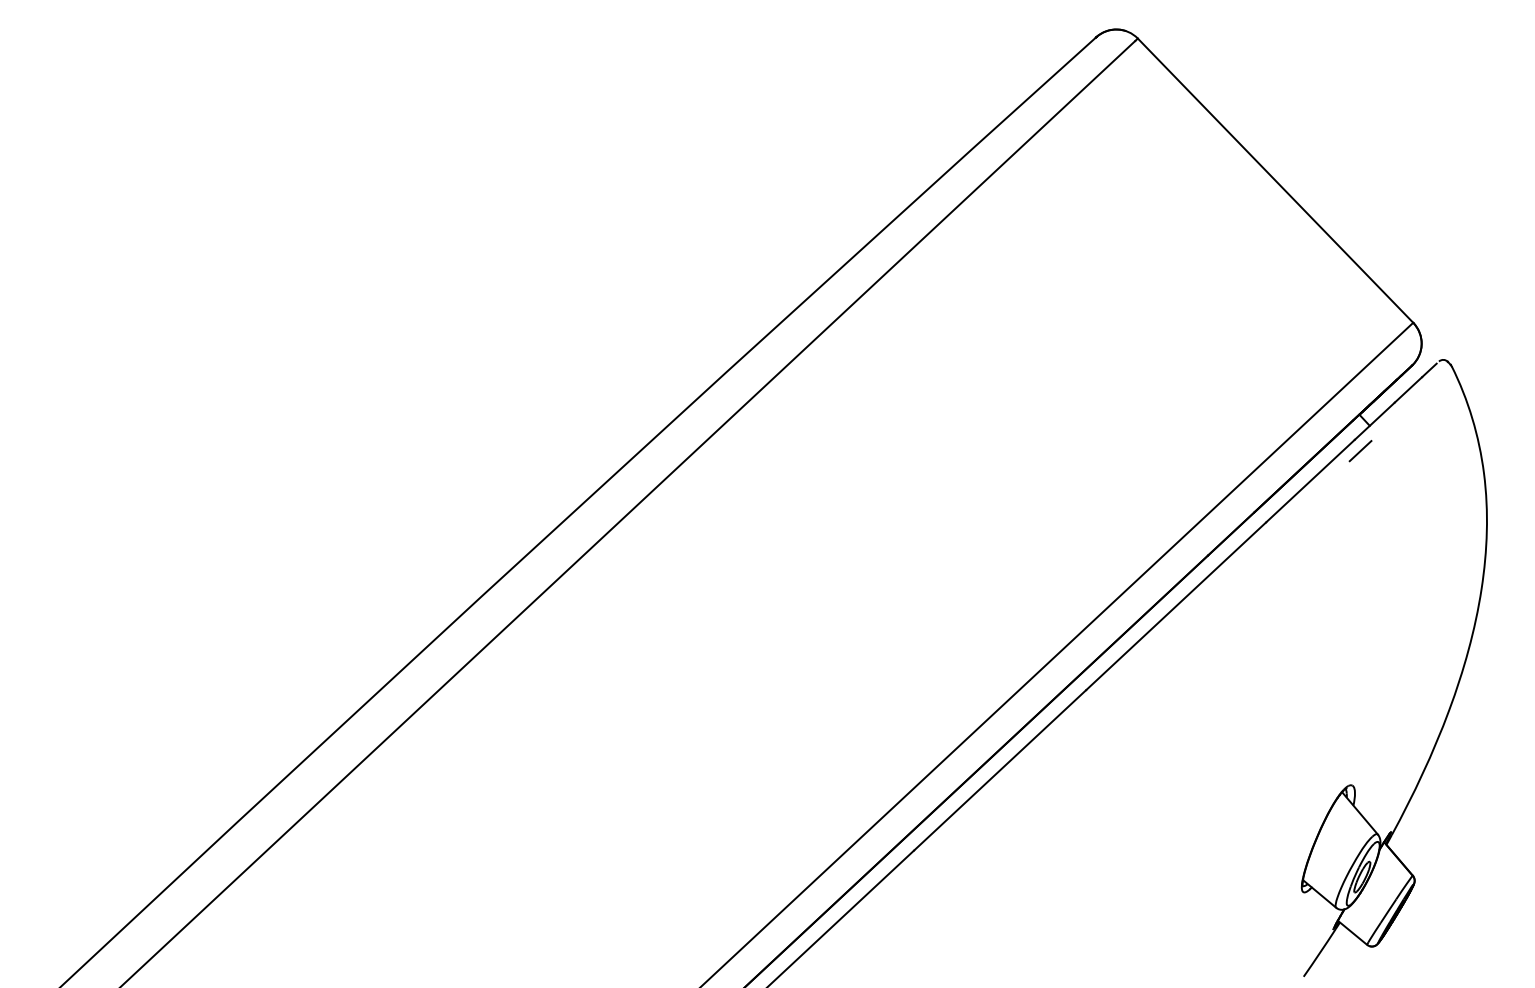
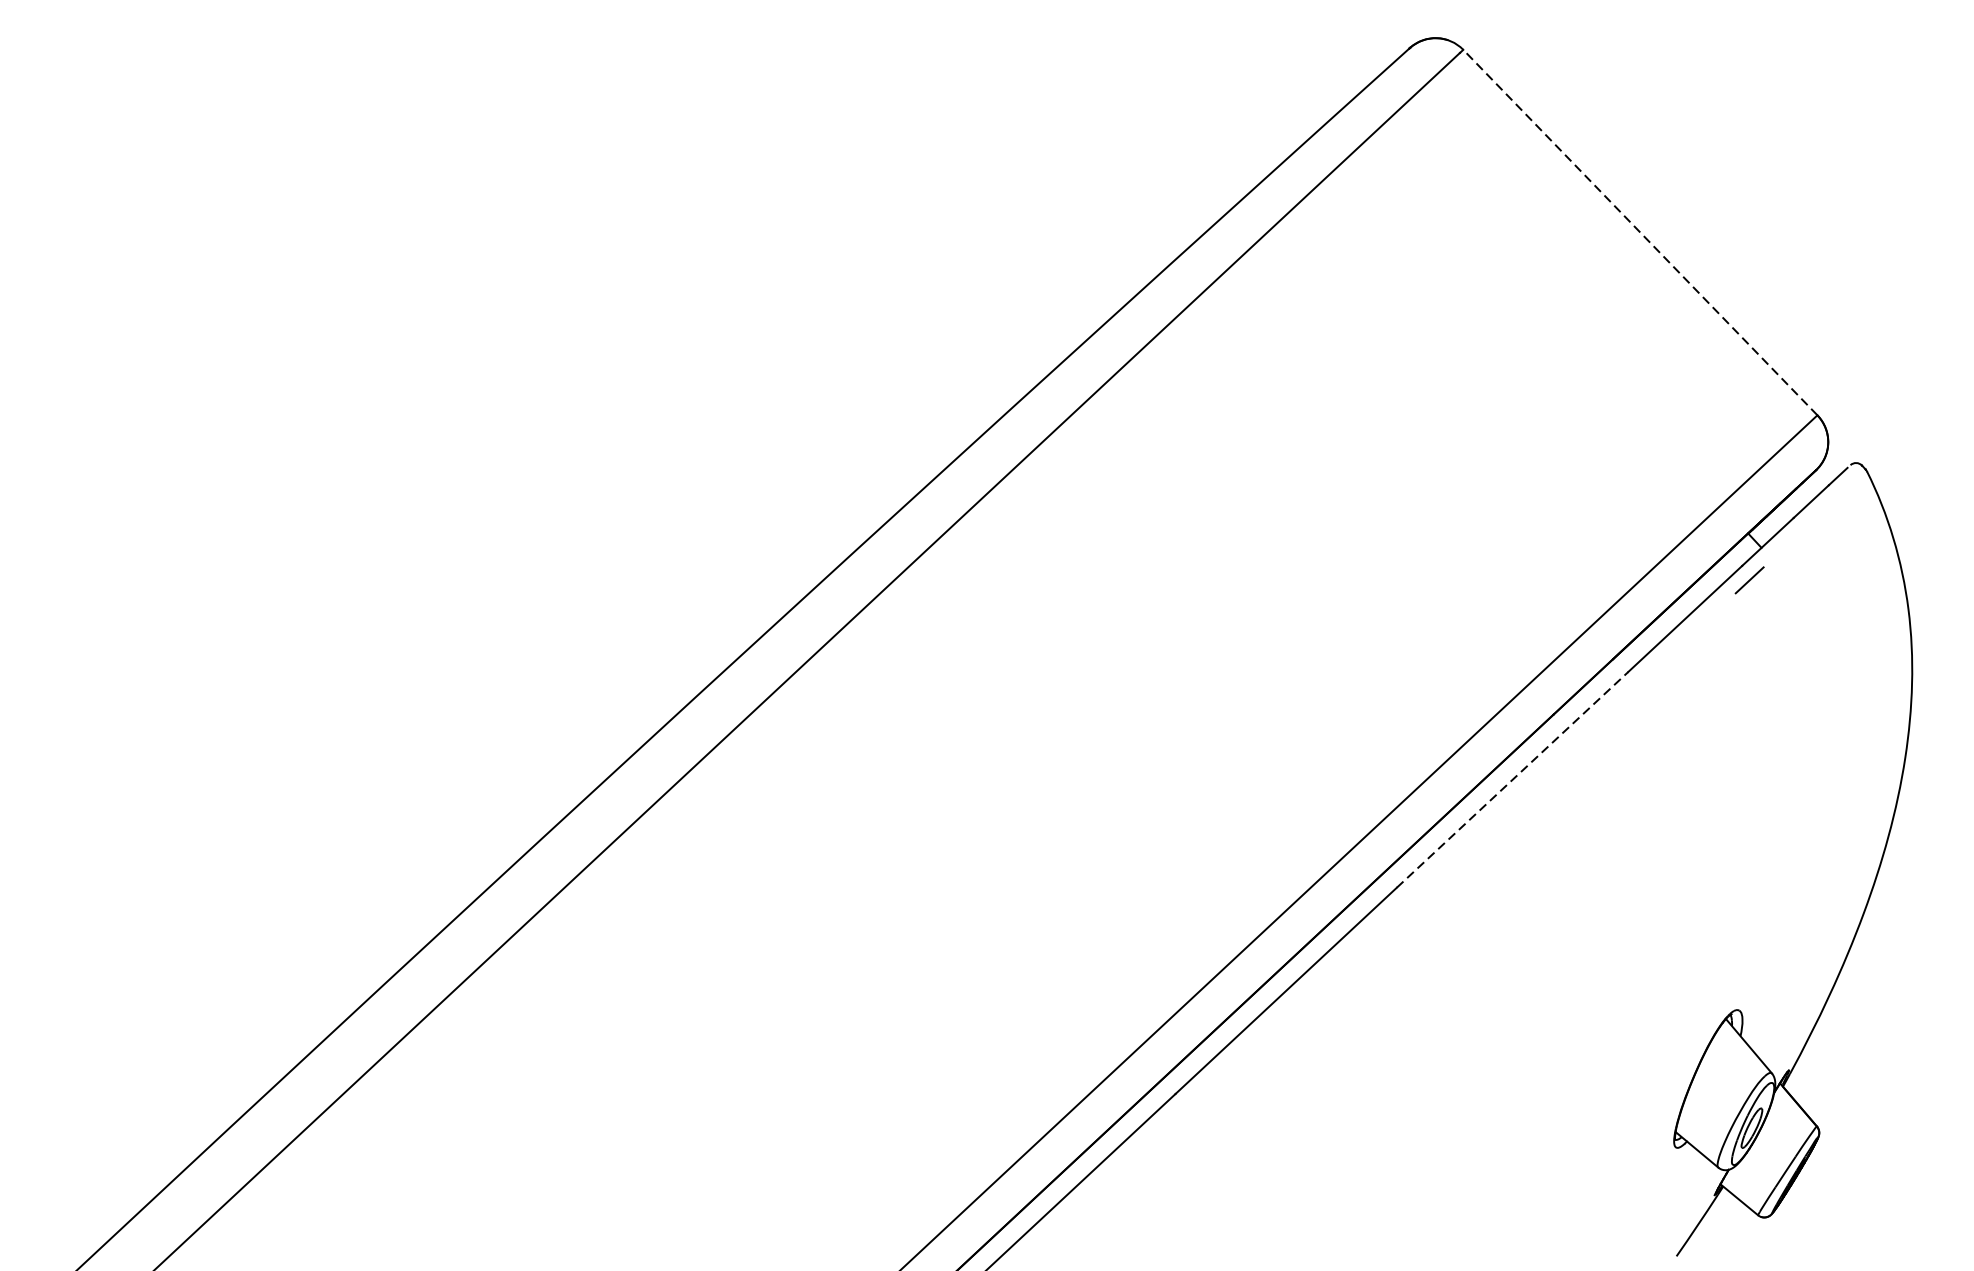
line: (1275, 180) -> (1640, 232), solid -> dashed
line: (1176, 605) -> (1512, 778), solid -> dashed

